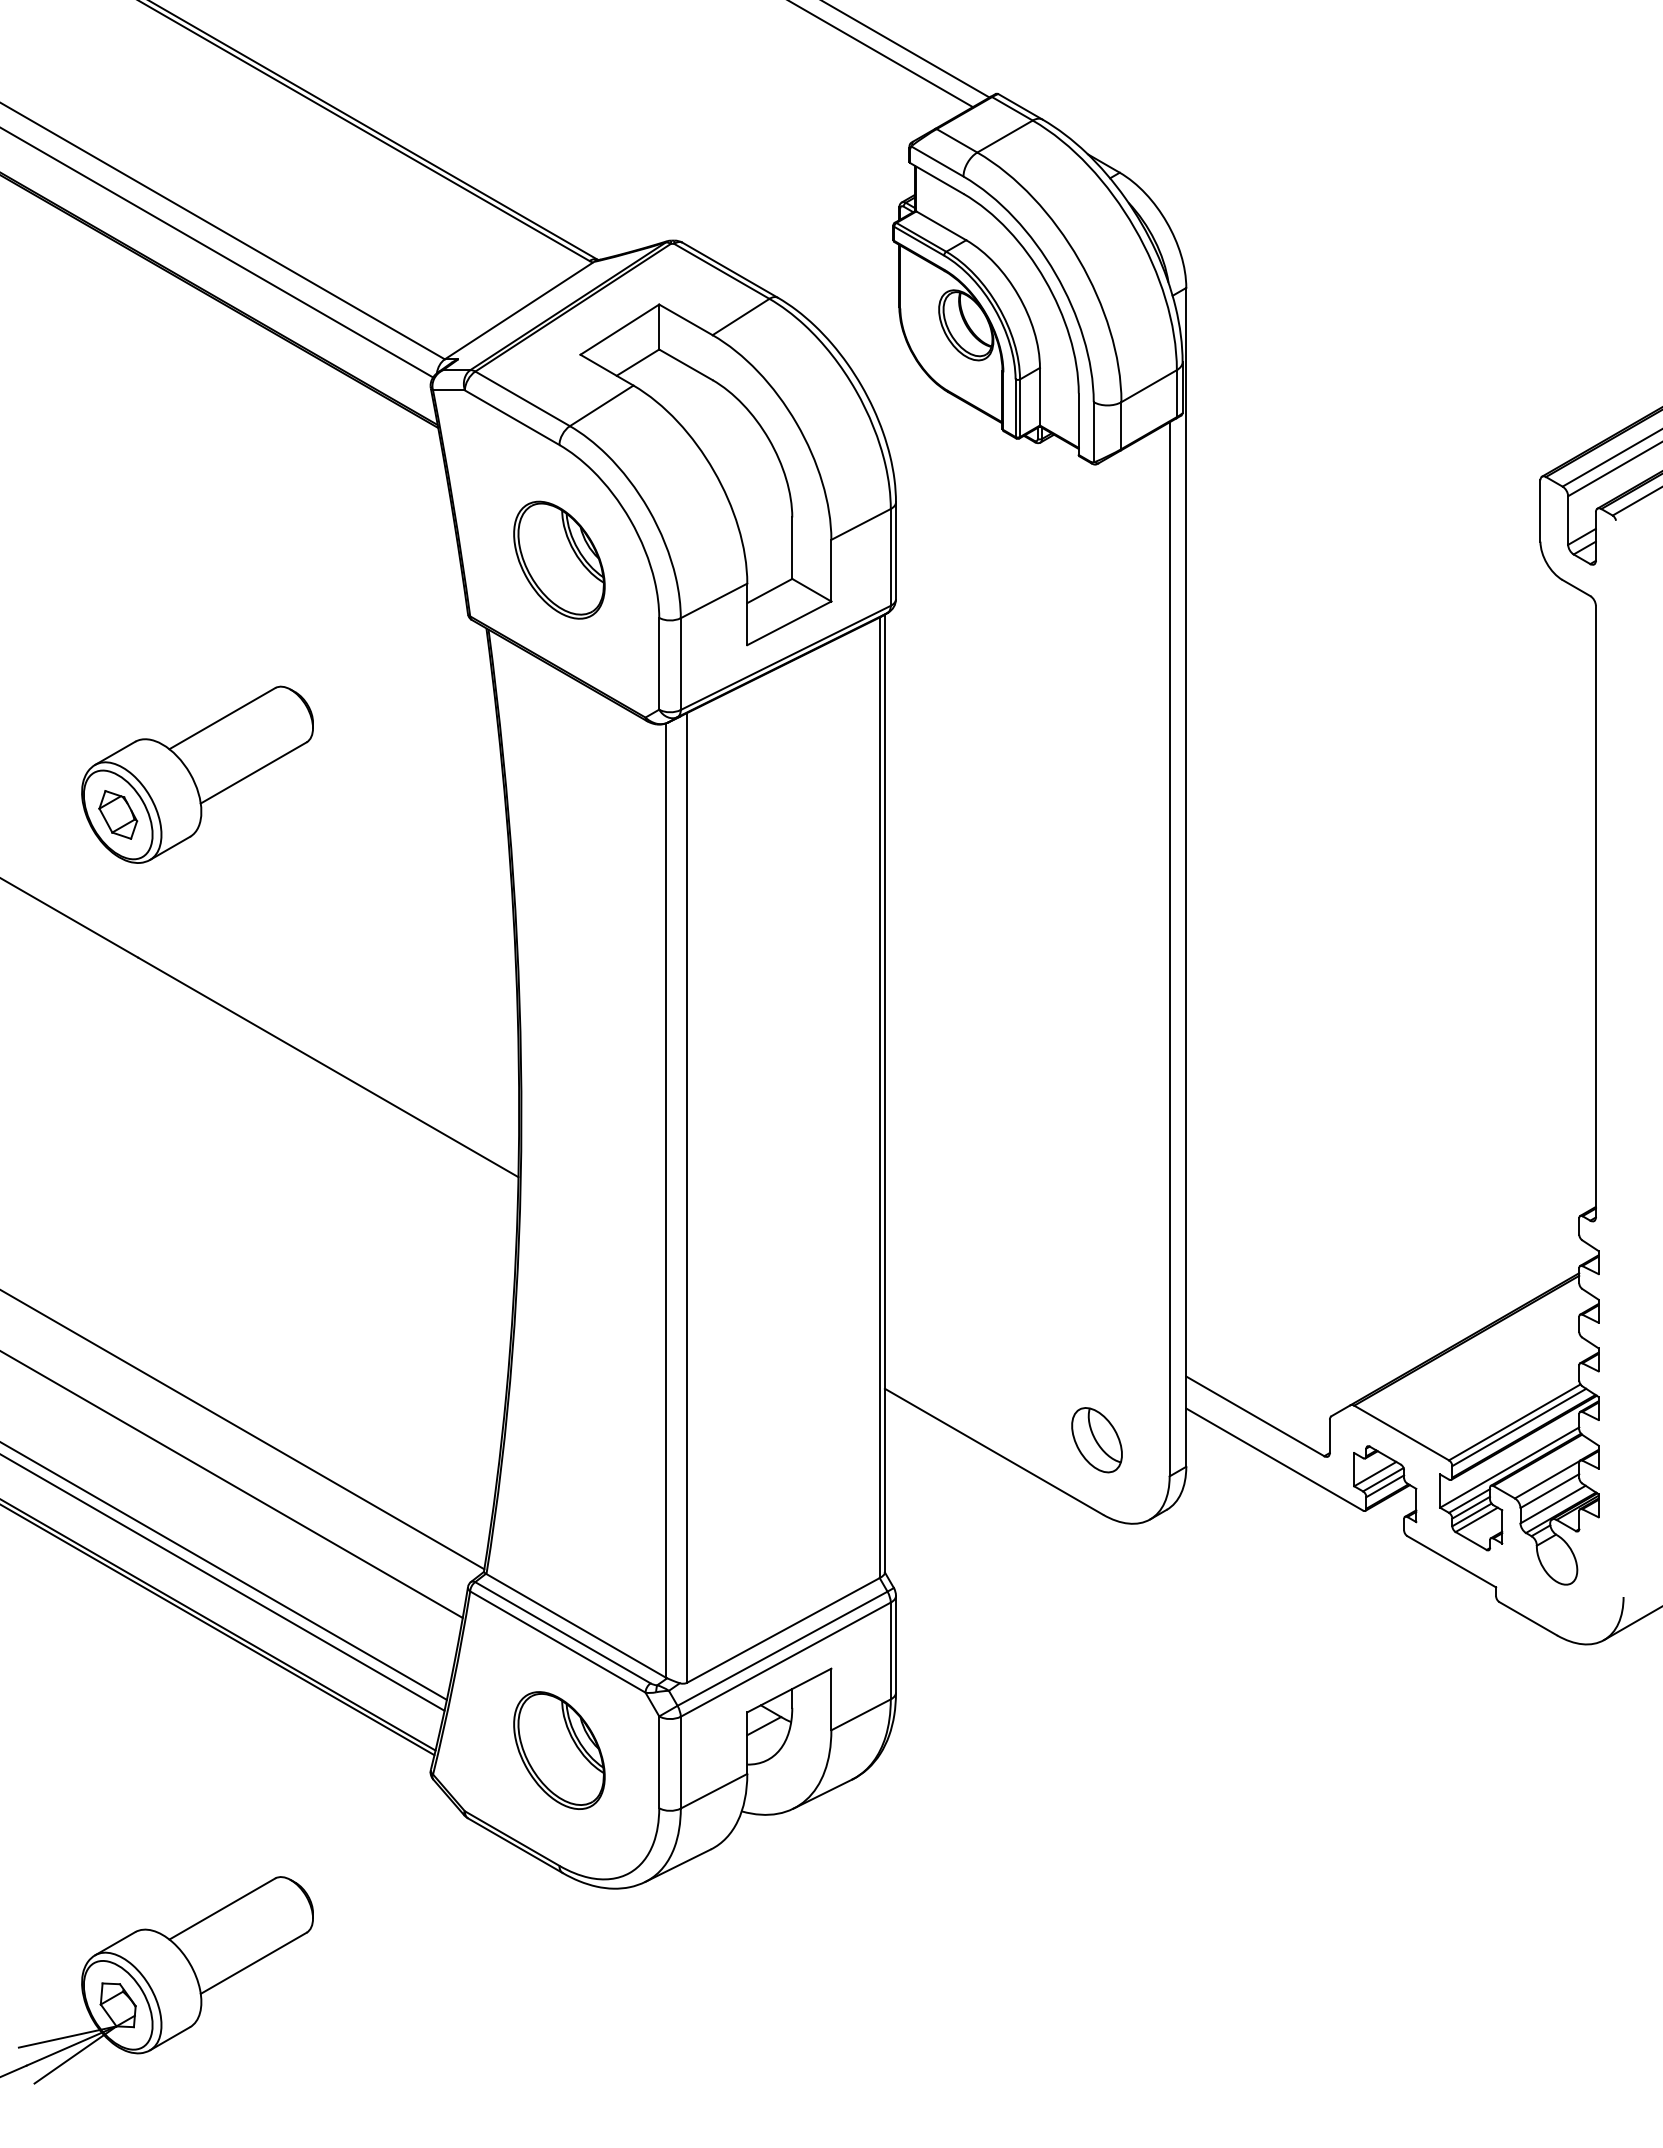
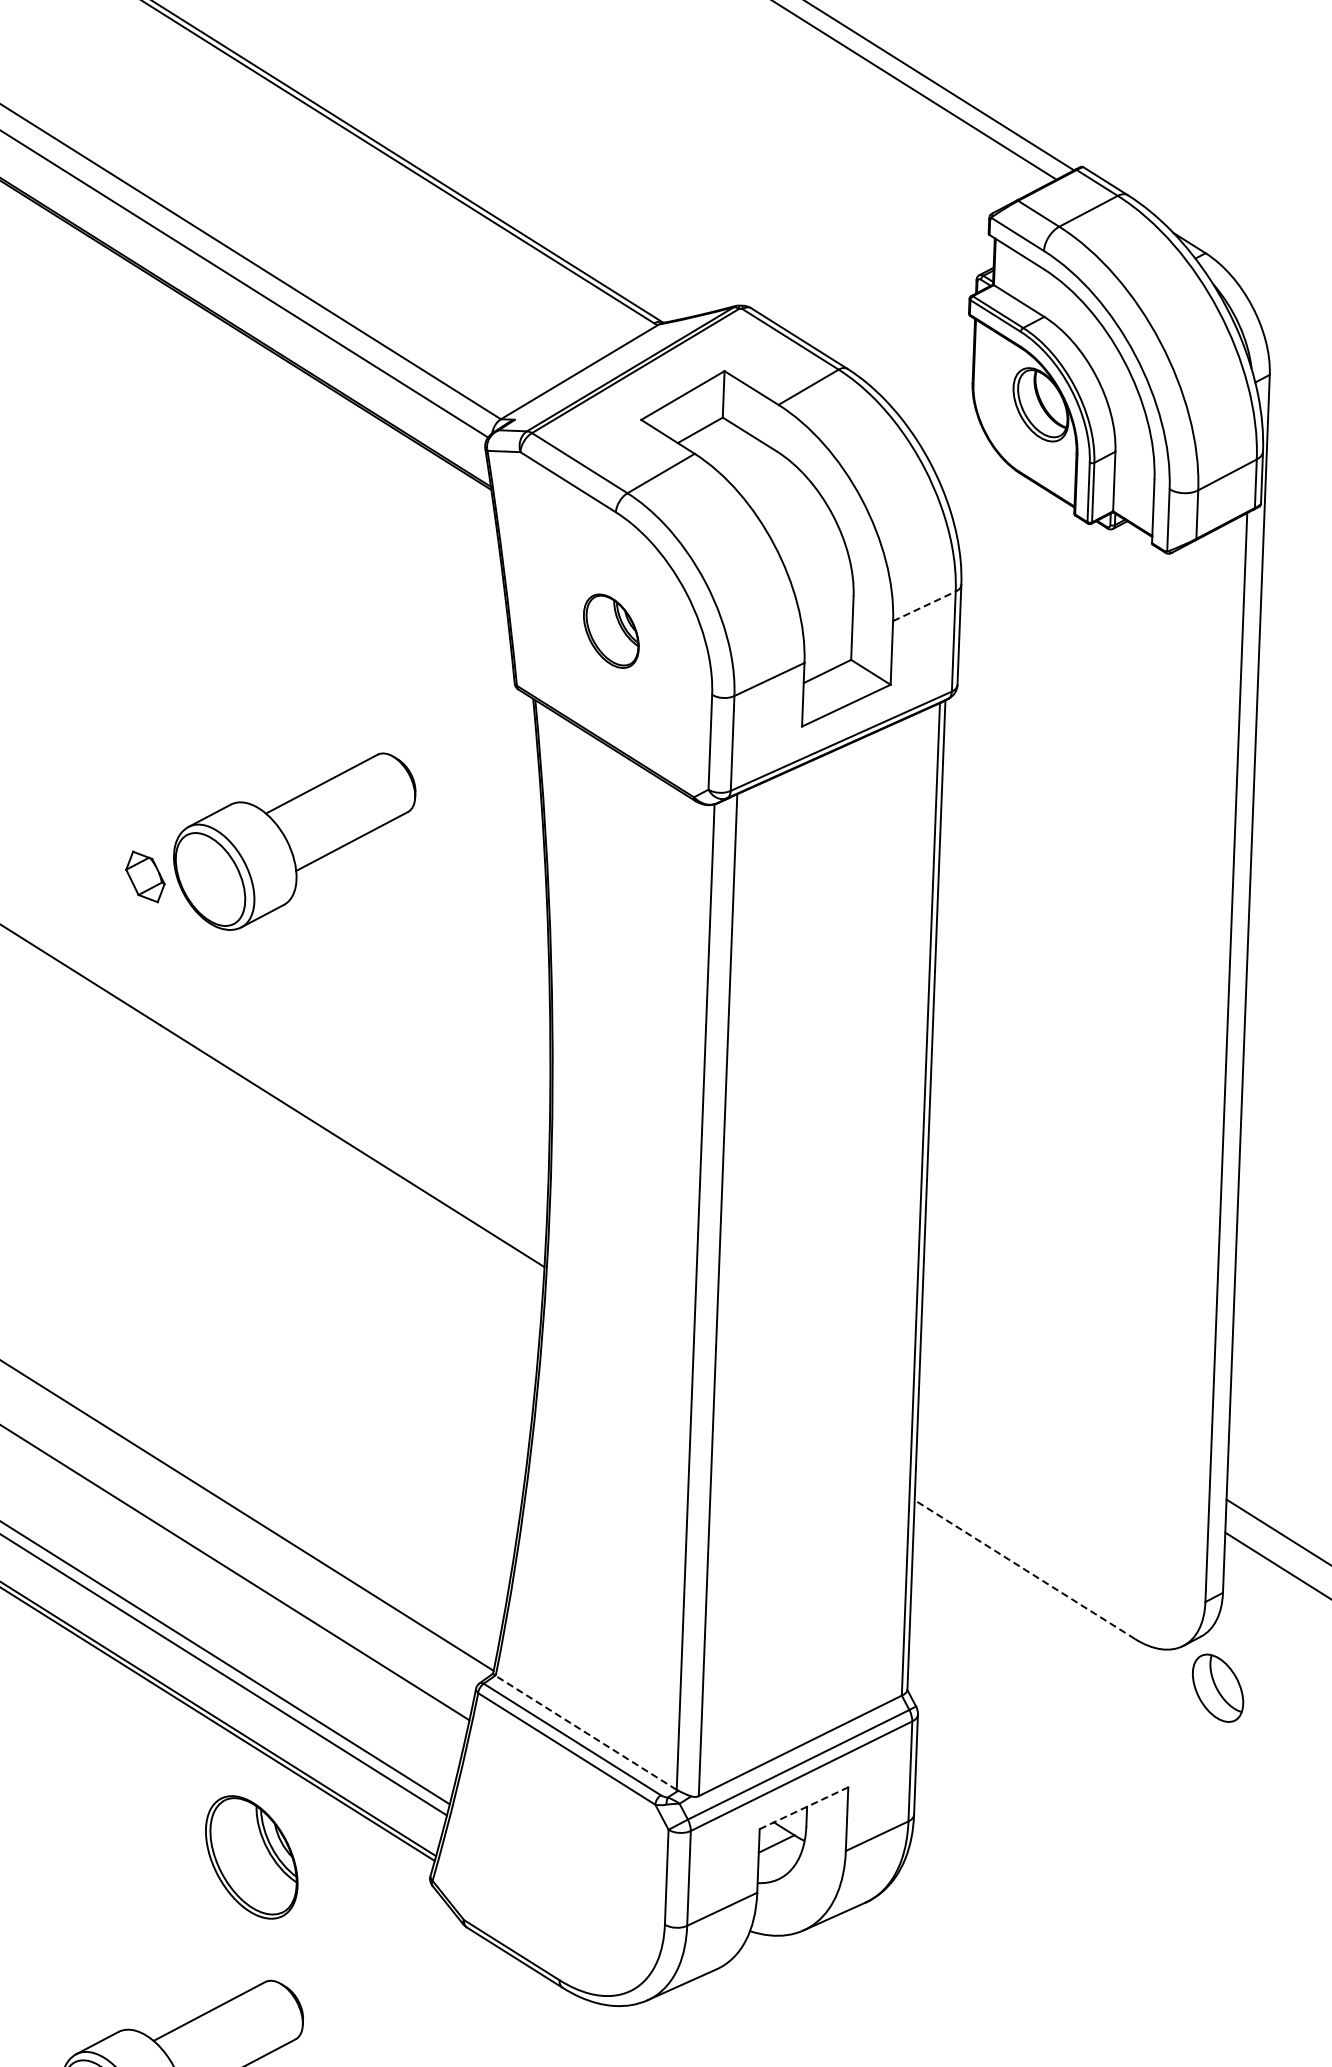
line: (861, 524) -> (924, 606), solid -> dashed
part: (559, 559) -> (611, 630), size x0.6
part: (197, 774) -> (293, 840), moved
part: (1096, 1440) -> (1217, 1688), moved
line: (993, 1451) -> (1024, 1569), solid -> dashed
line: (575, 1625) -> (585, 1732), solid -> dashed
line: (789, 1690) -> (804, 1808), solid -> dashed
part: (559, 1750) -> (251, 1857), moved

